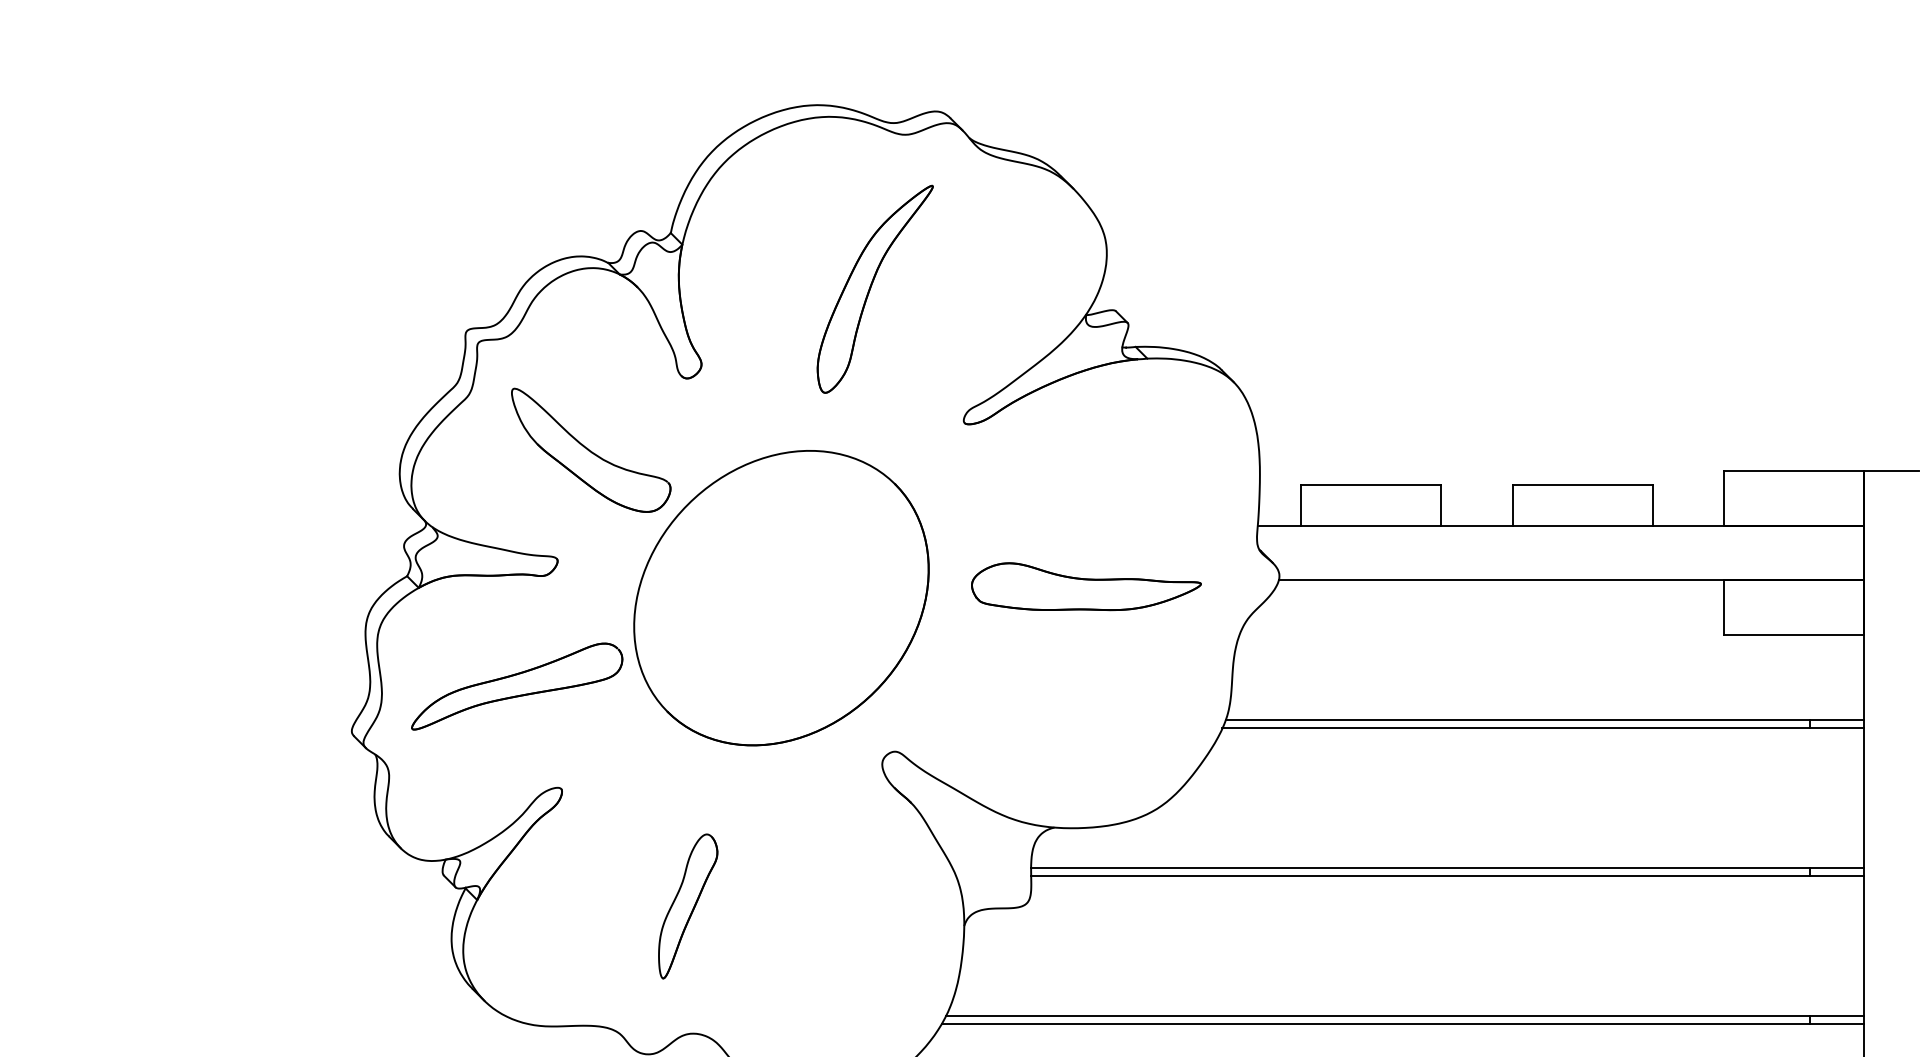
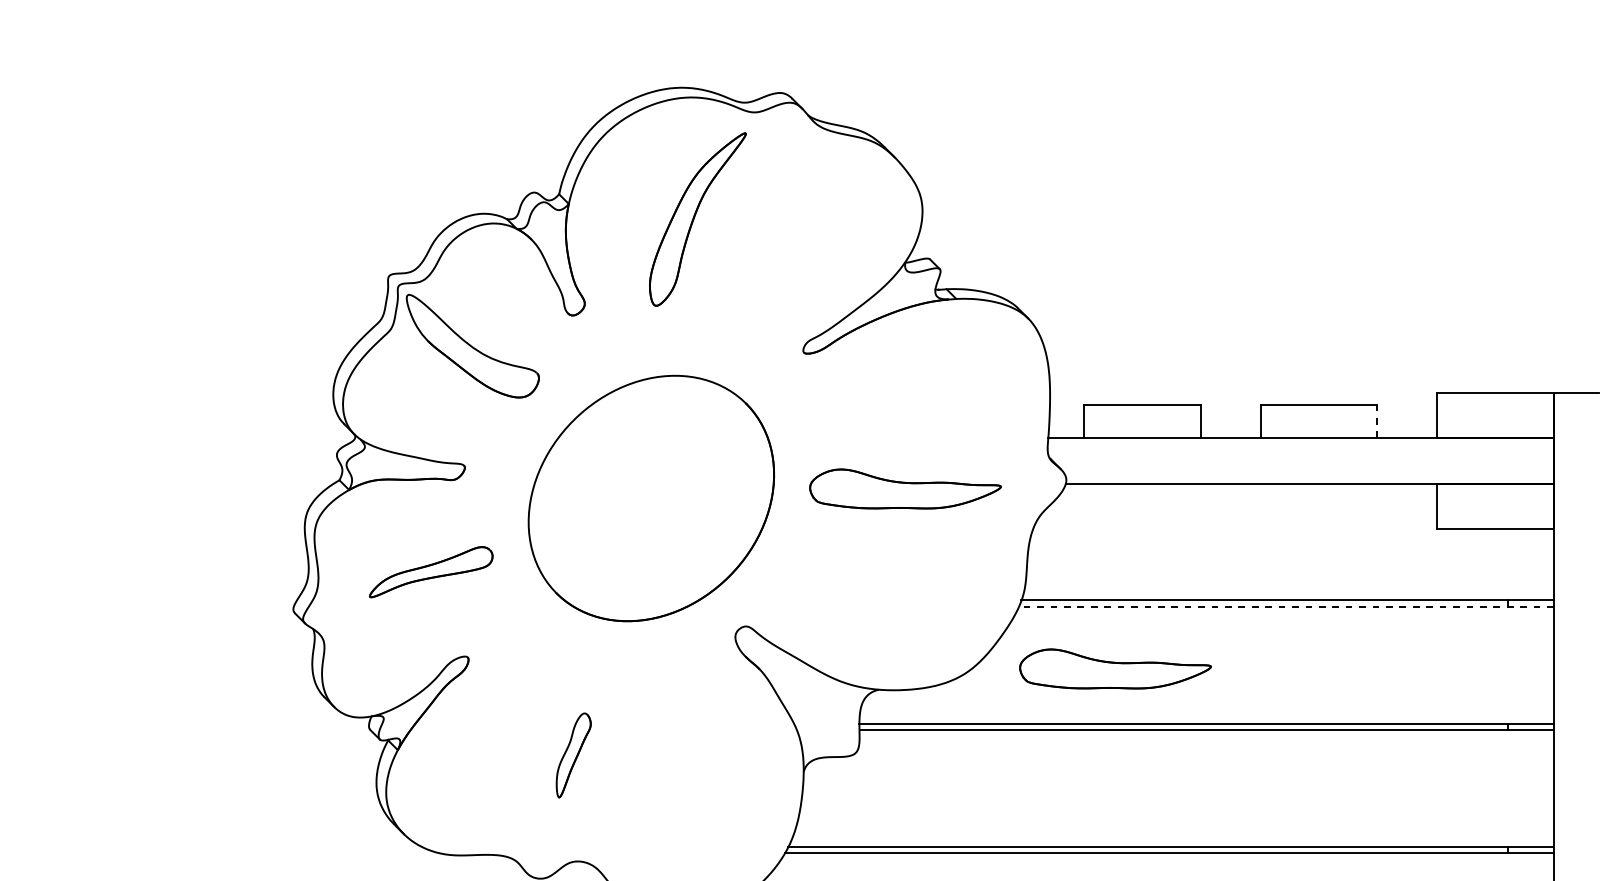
part: (874, 288) -> (697, 218), moved
part: (591, 449) -> (473, 345), moved
line: (1652, 506) -> (1377, 422), solid -> dashed
part: (517, 686) -> (431, 572), size x0.7
line: (1543, 728) -> (1286, 607), solid -> dashed
part: (1338, 802) -> (1115, 668), added
part: (688, 906) -> (573, 755), size x0.7

